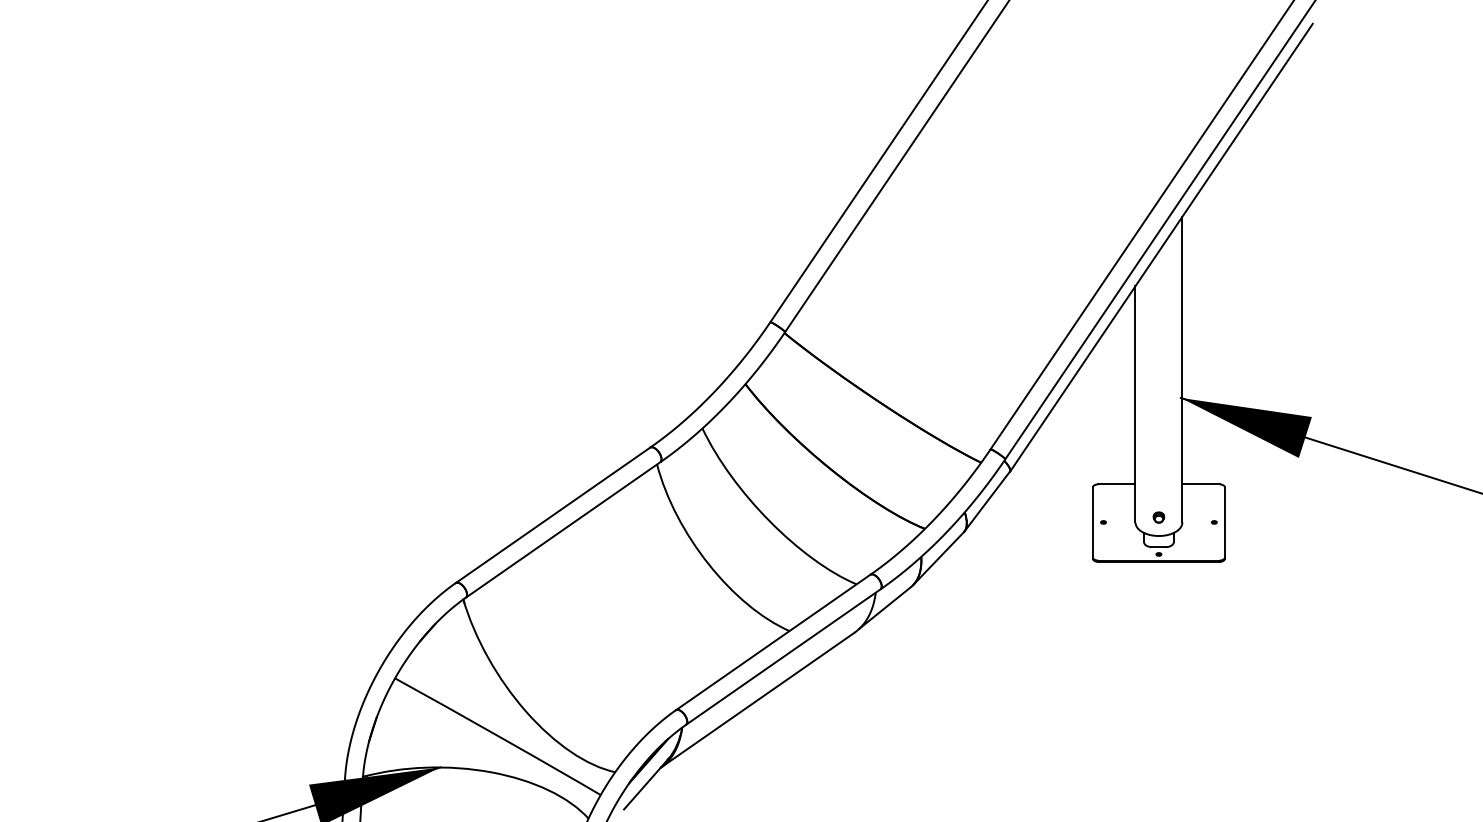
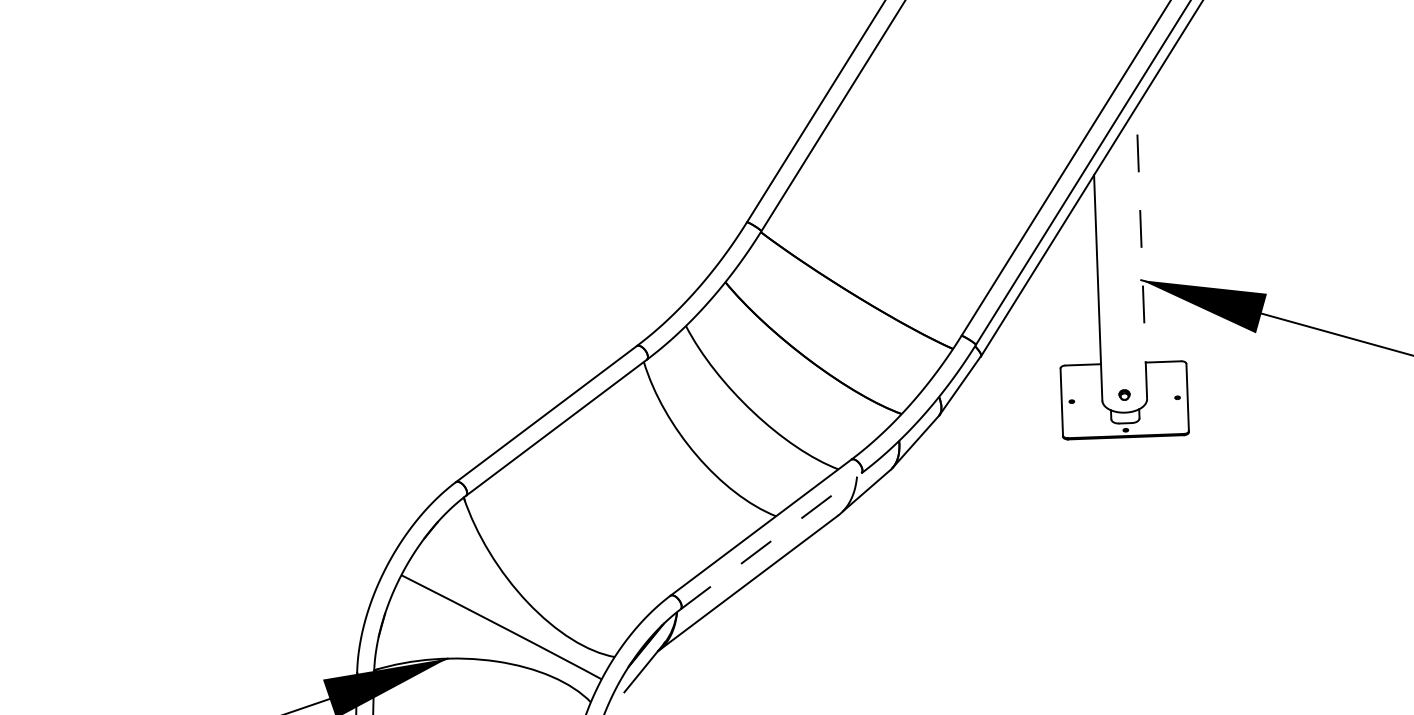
line: (1182, 369) -> (1141, 252), solid -> dashed
line: (783, 656) -> (771, 540), solid -> dashed

